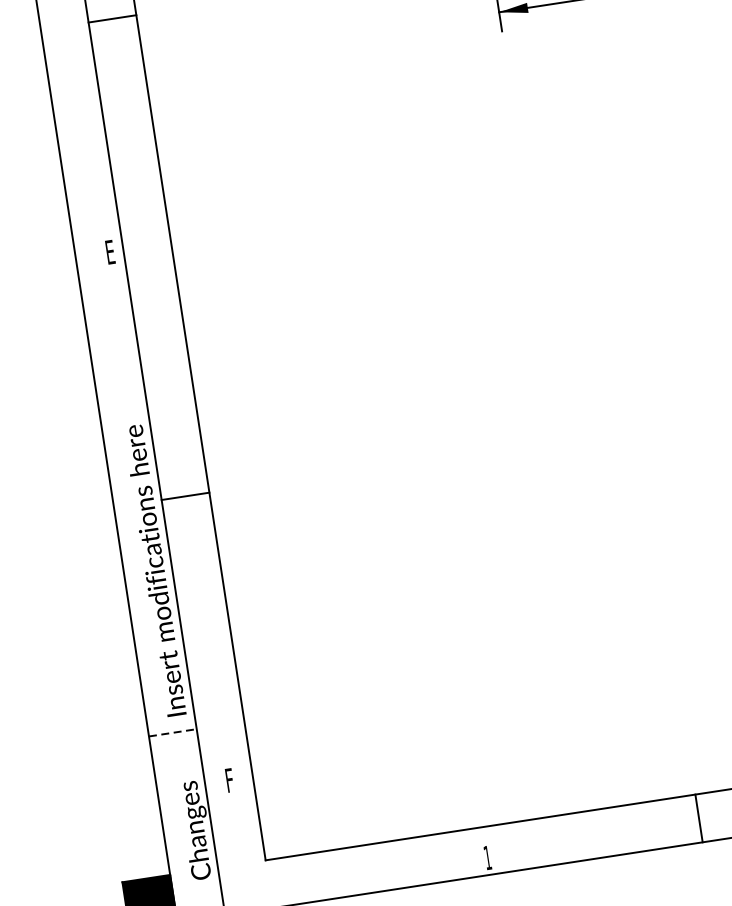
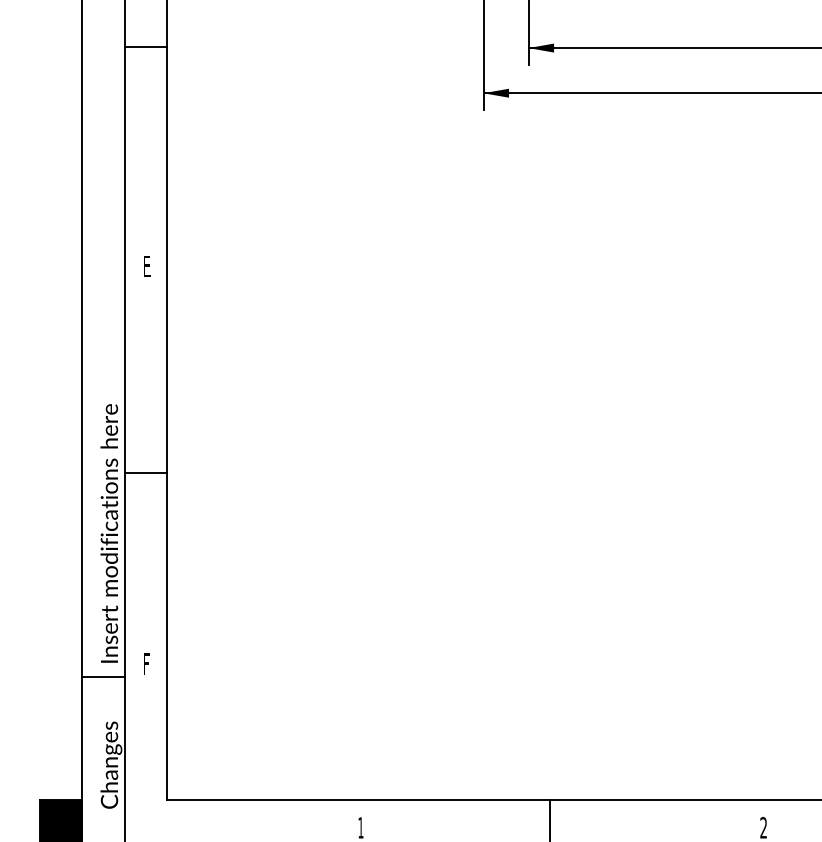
text: (110, 252) -> (147, 266), moved
line: (172, 733) -> (103, 677), dashed -> solid
text: (229, 779) -> (146, 663), moved

